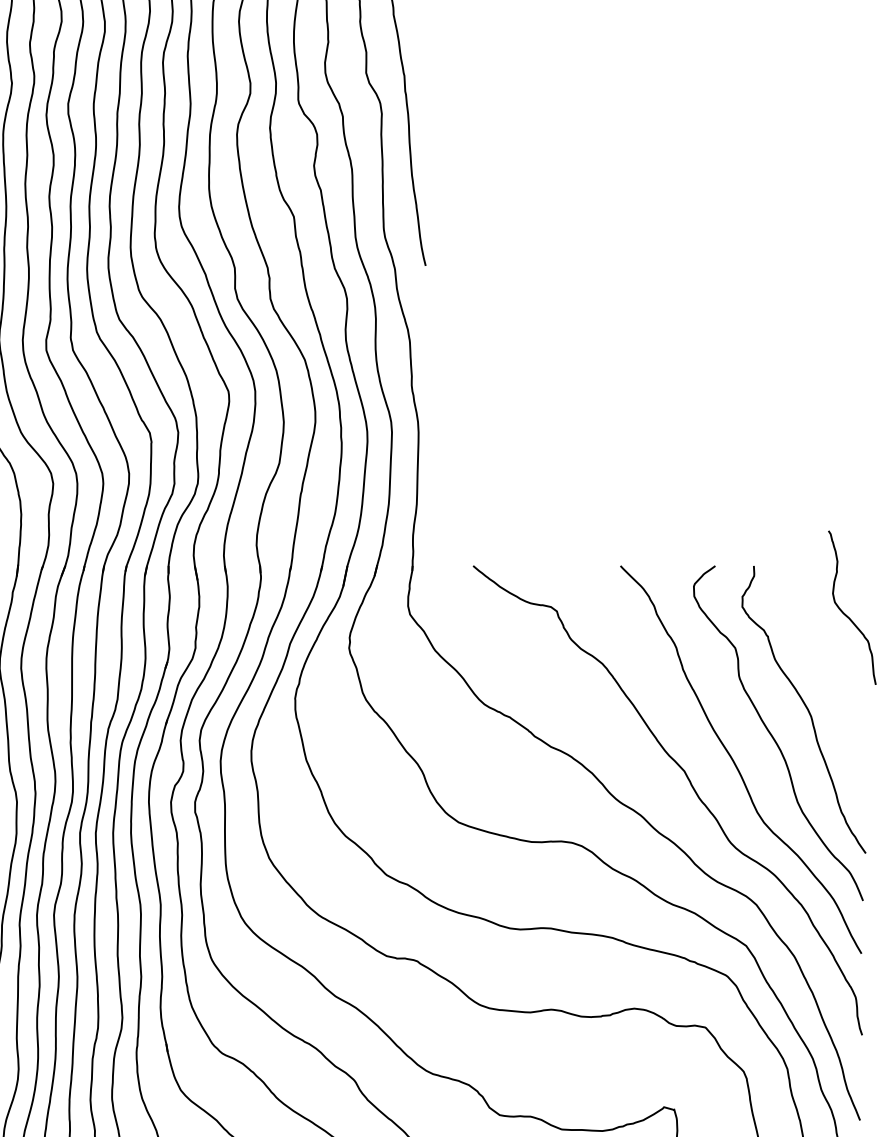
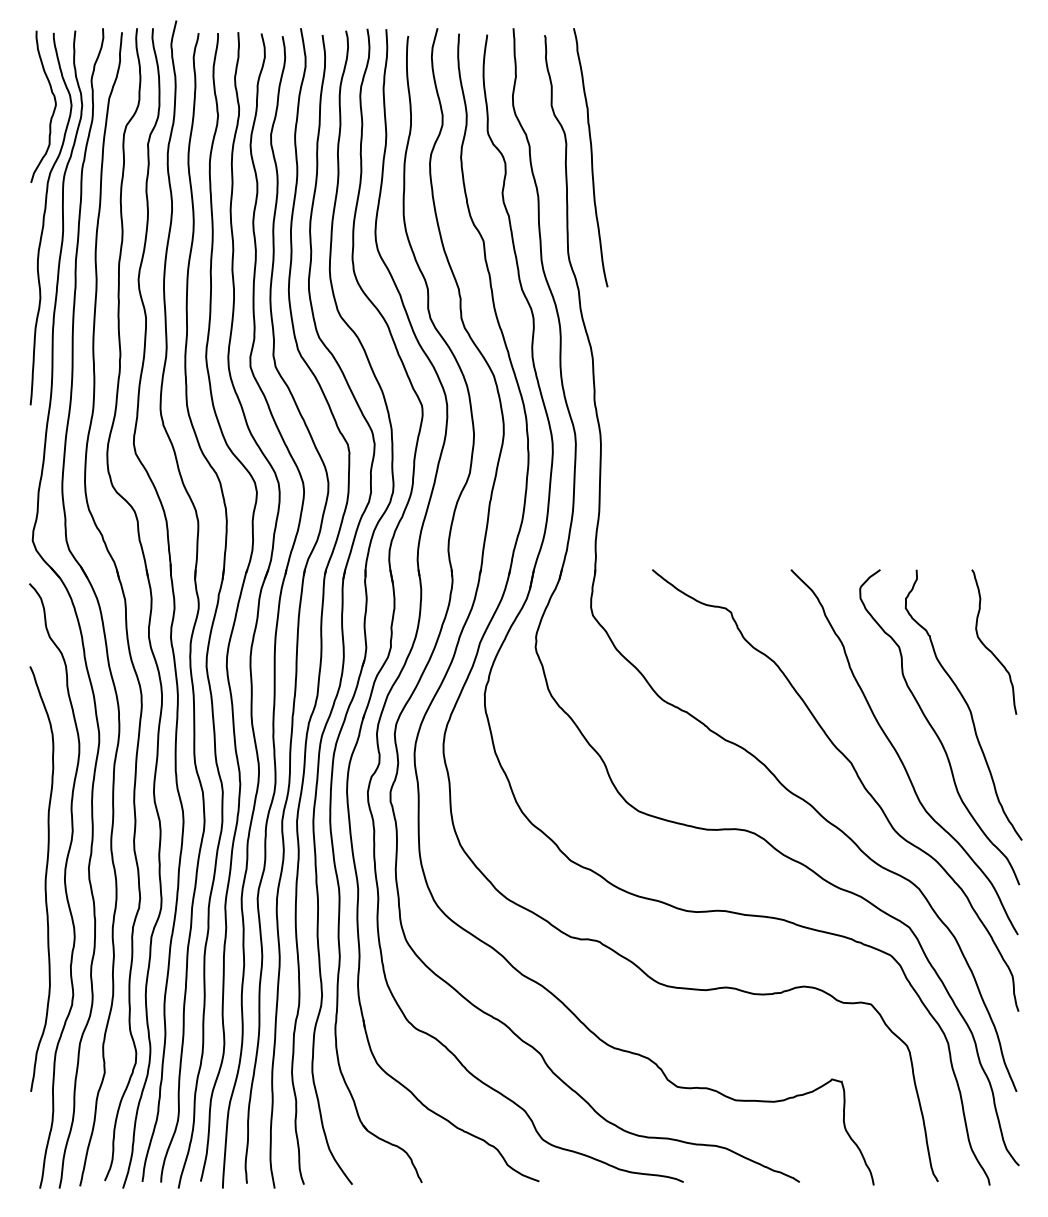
curve: (845, 613) -> (987, 647), moved

